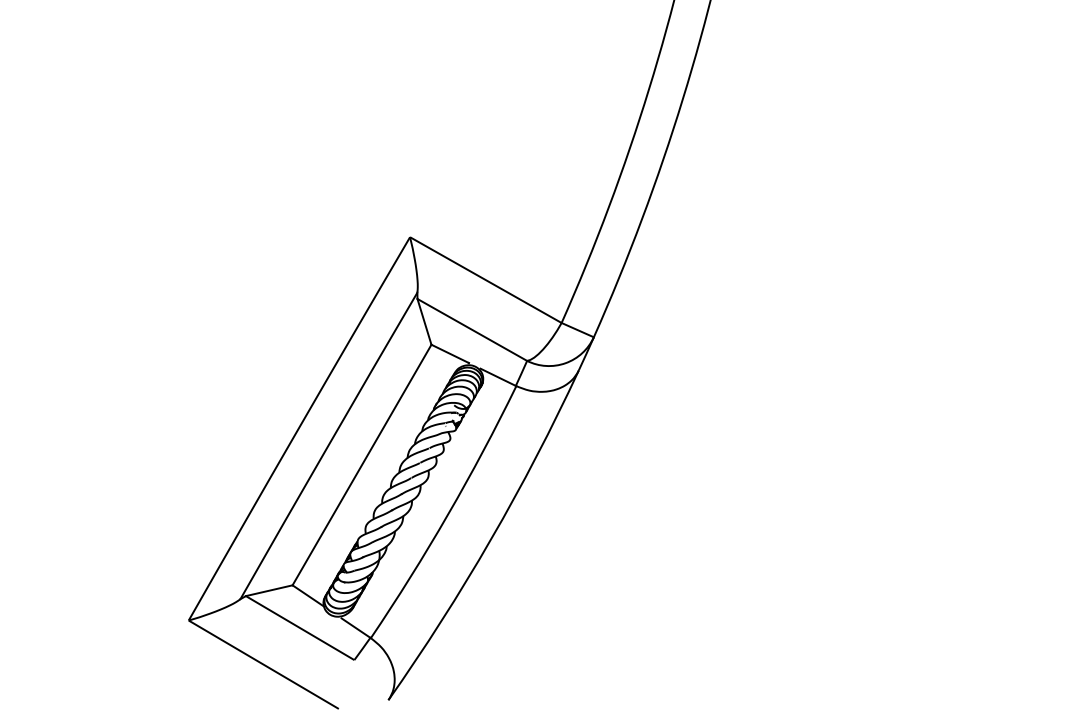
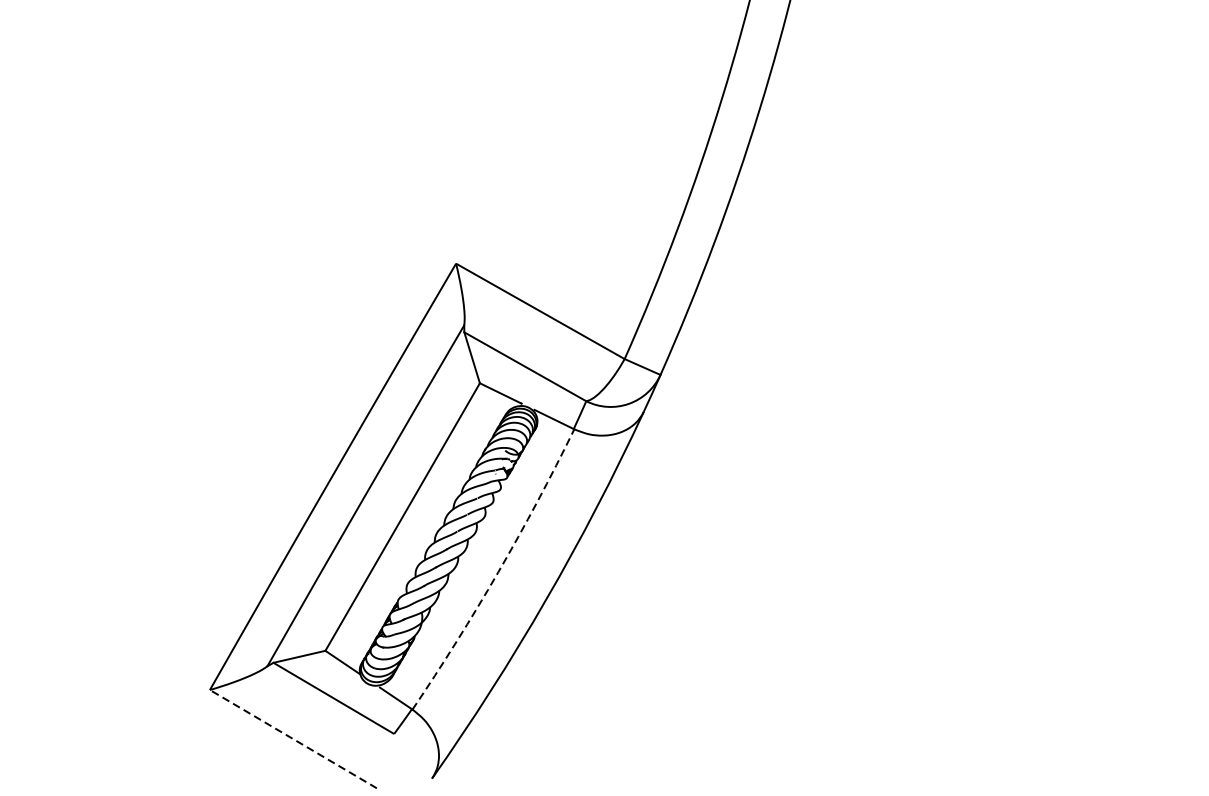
arc: (448, 514) -> (498, 572), solid -> dashed
line: (262, 664) -> (291, 738), solid -> dashed

